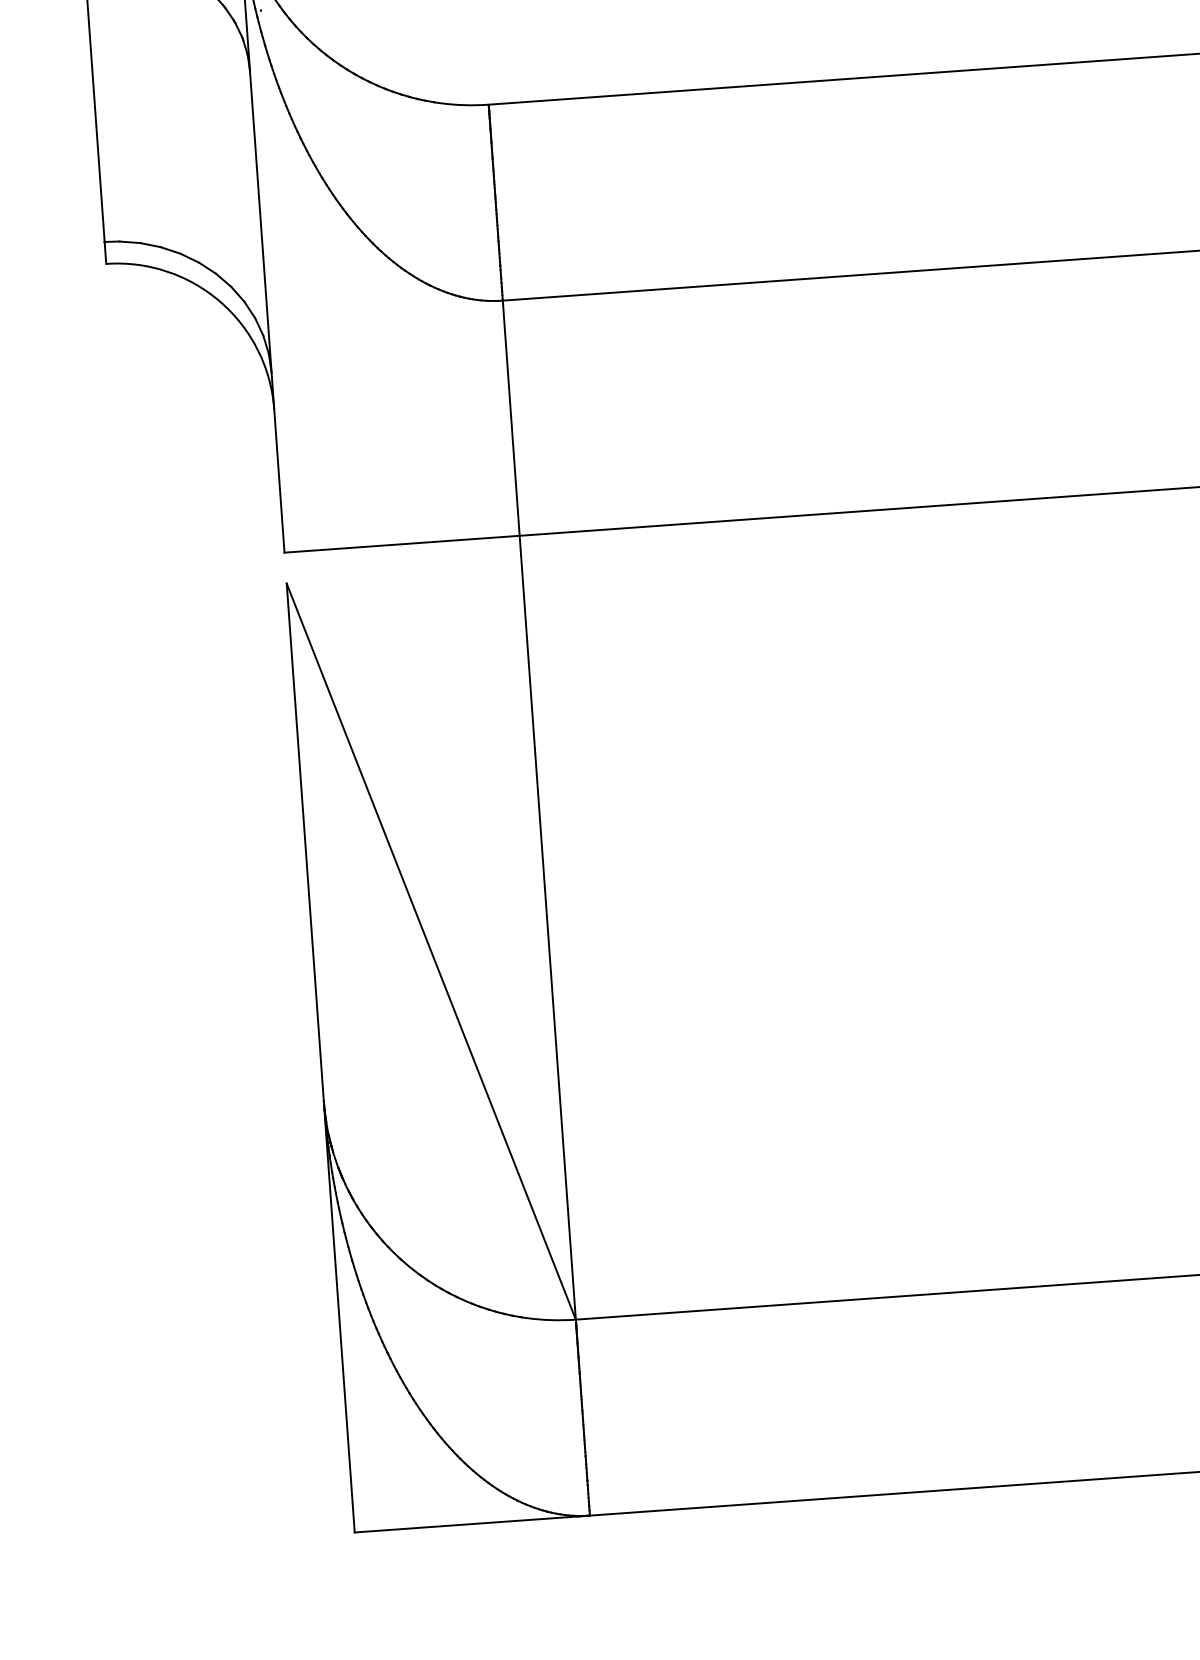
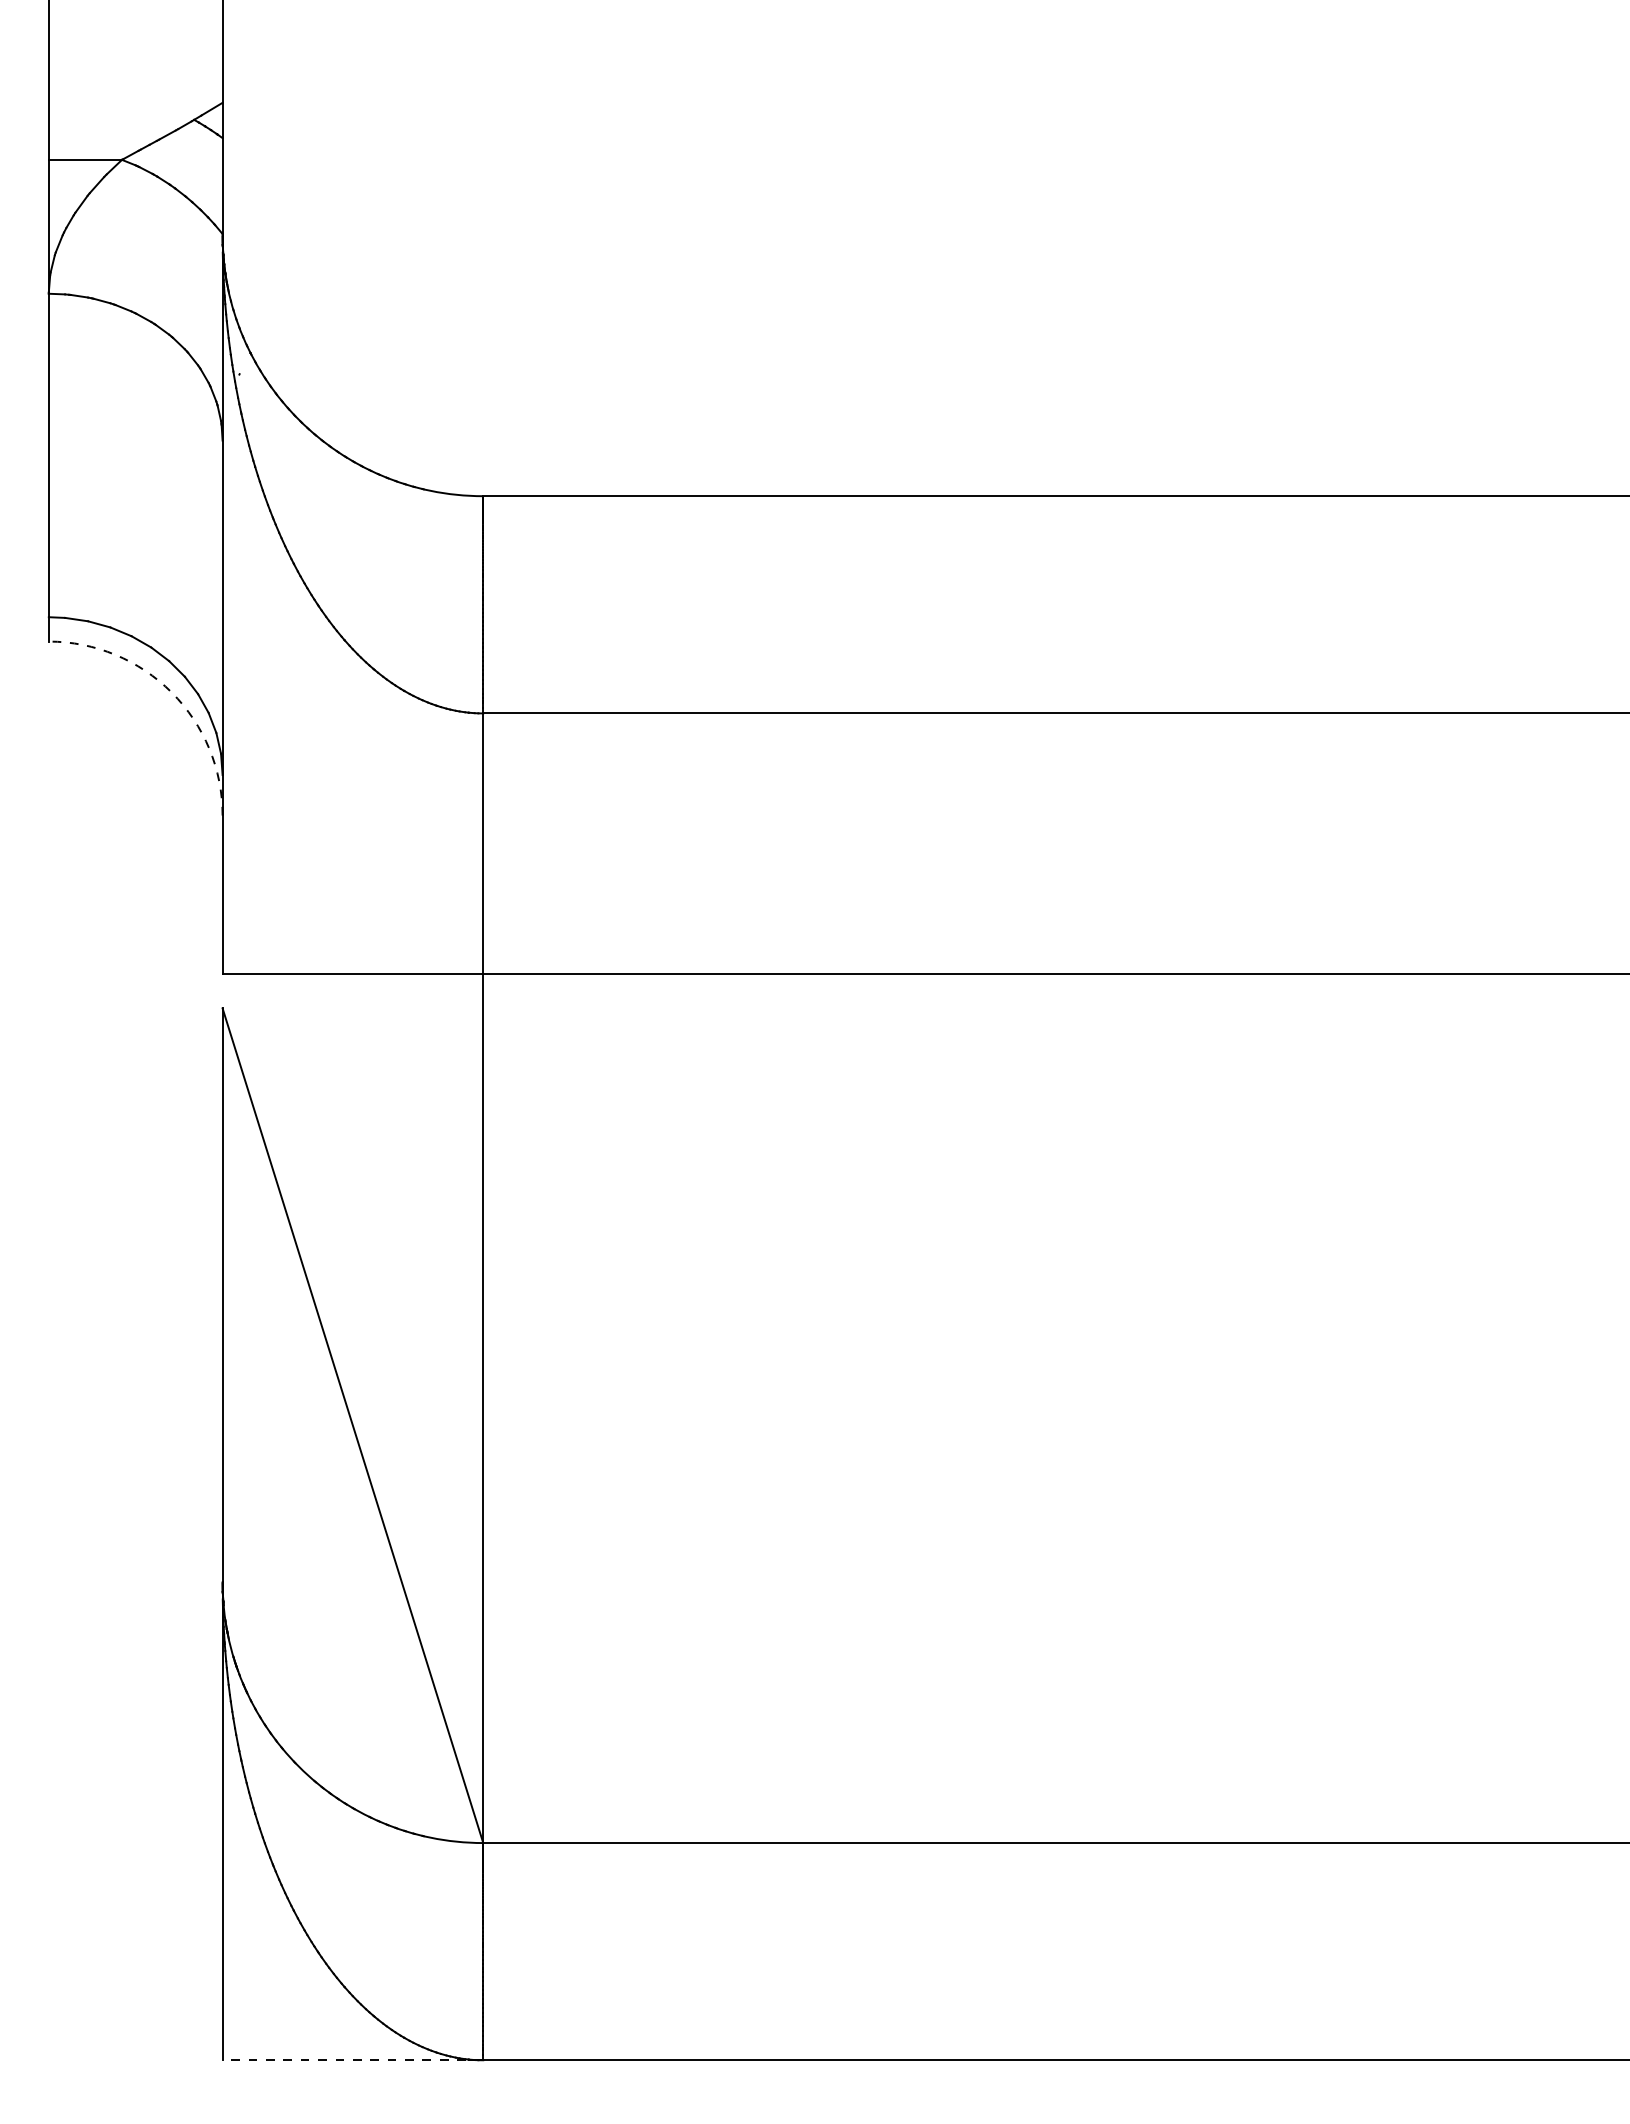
arc: (220, 301) -> (171, 692), solid -> dashed
line: (471, 1524) -> (352, 2060), solid -> dashed

